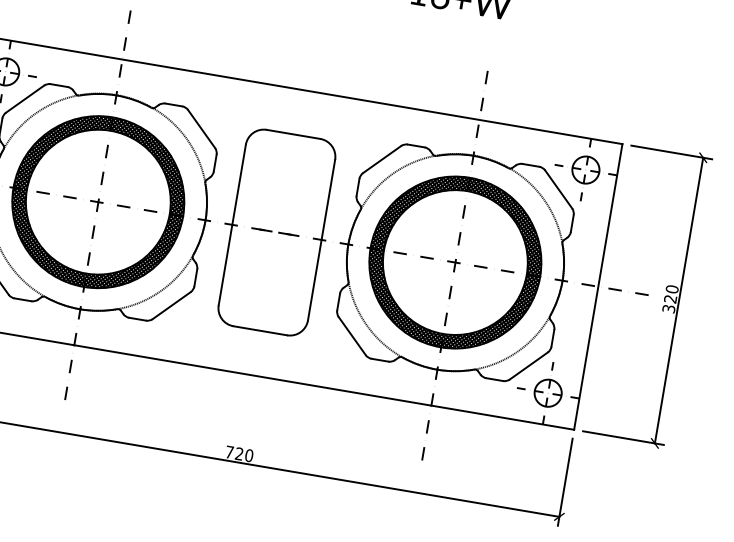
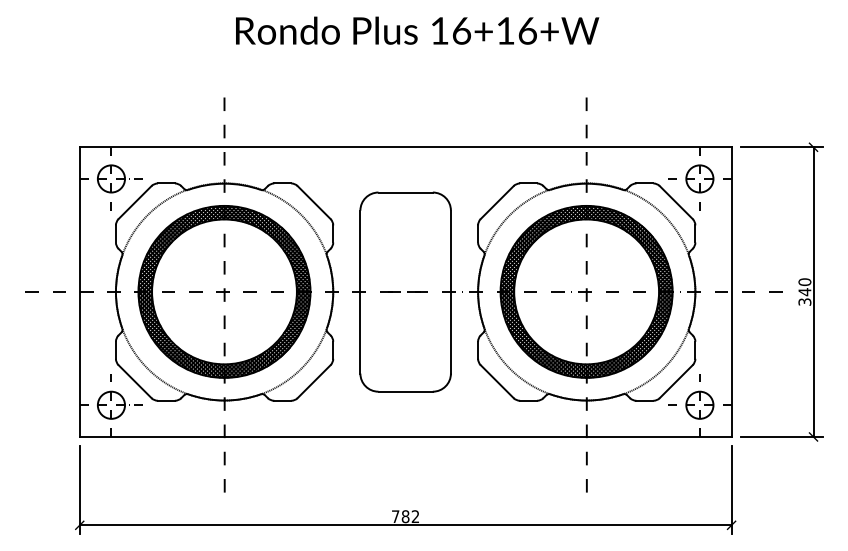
text: (670, 299) -> (804, 292), 320 -> 340
text: (244, 454) -> (410, 516), 720 -> 782

